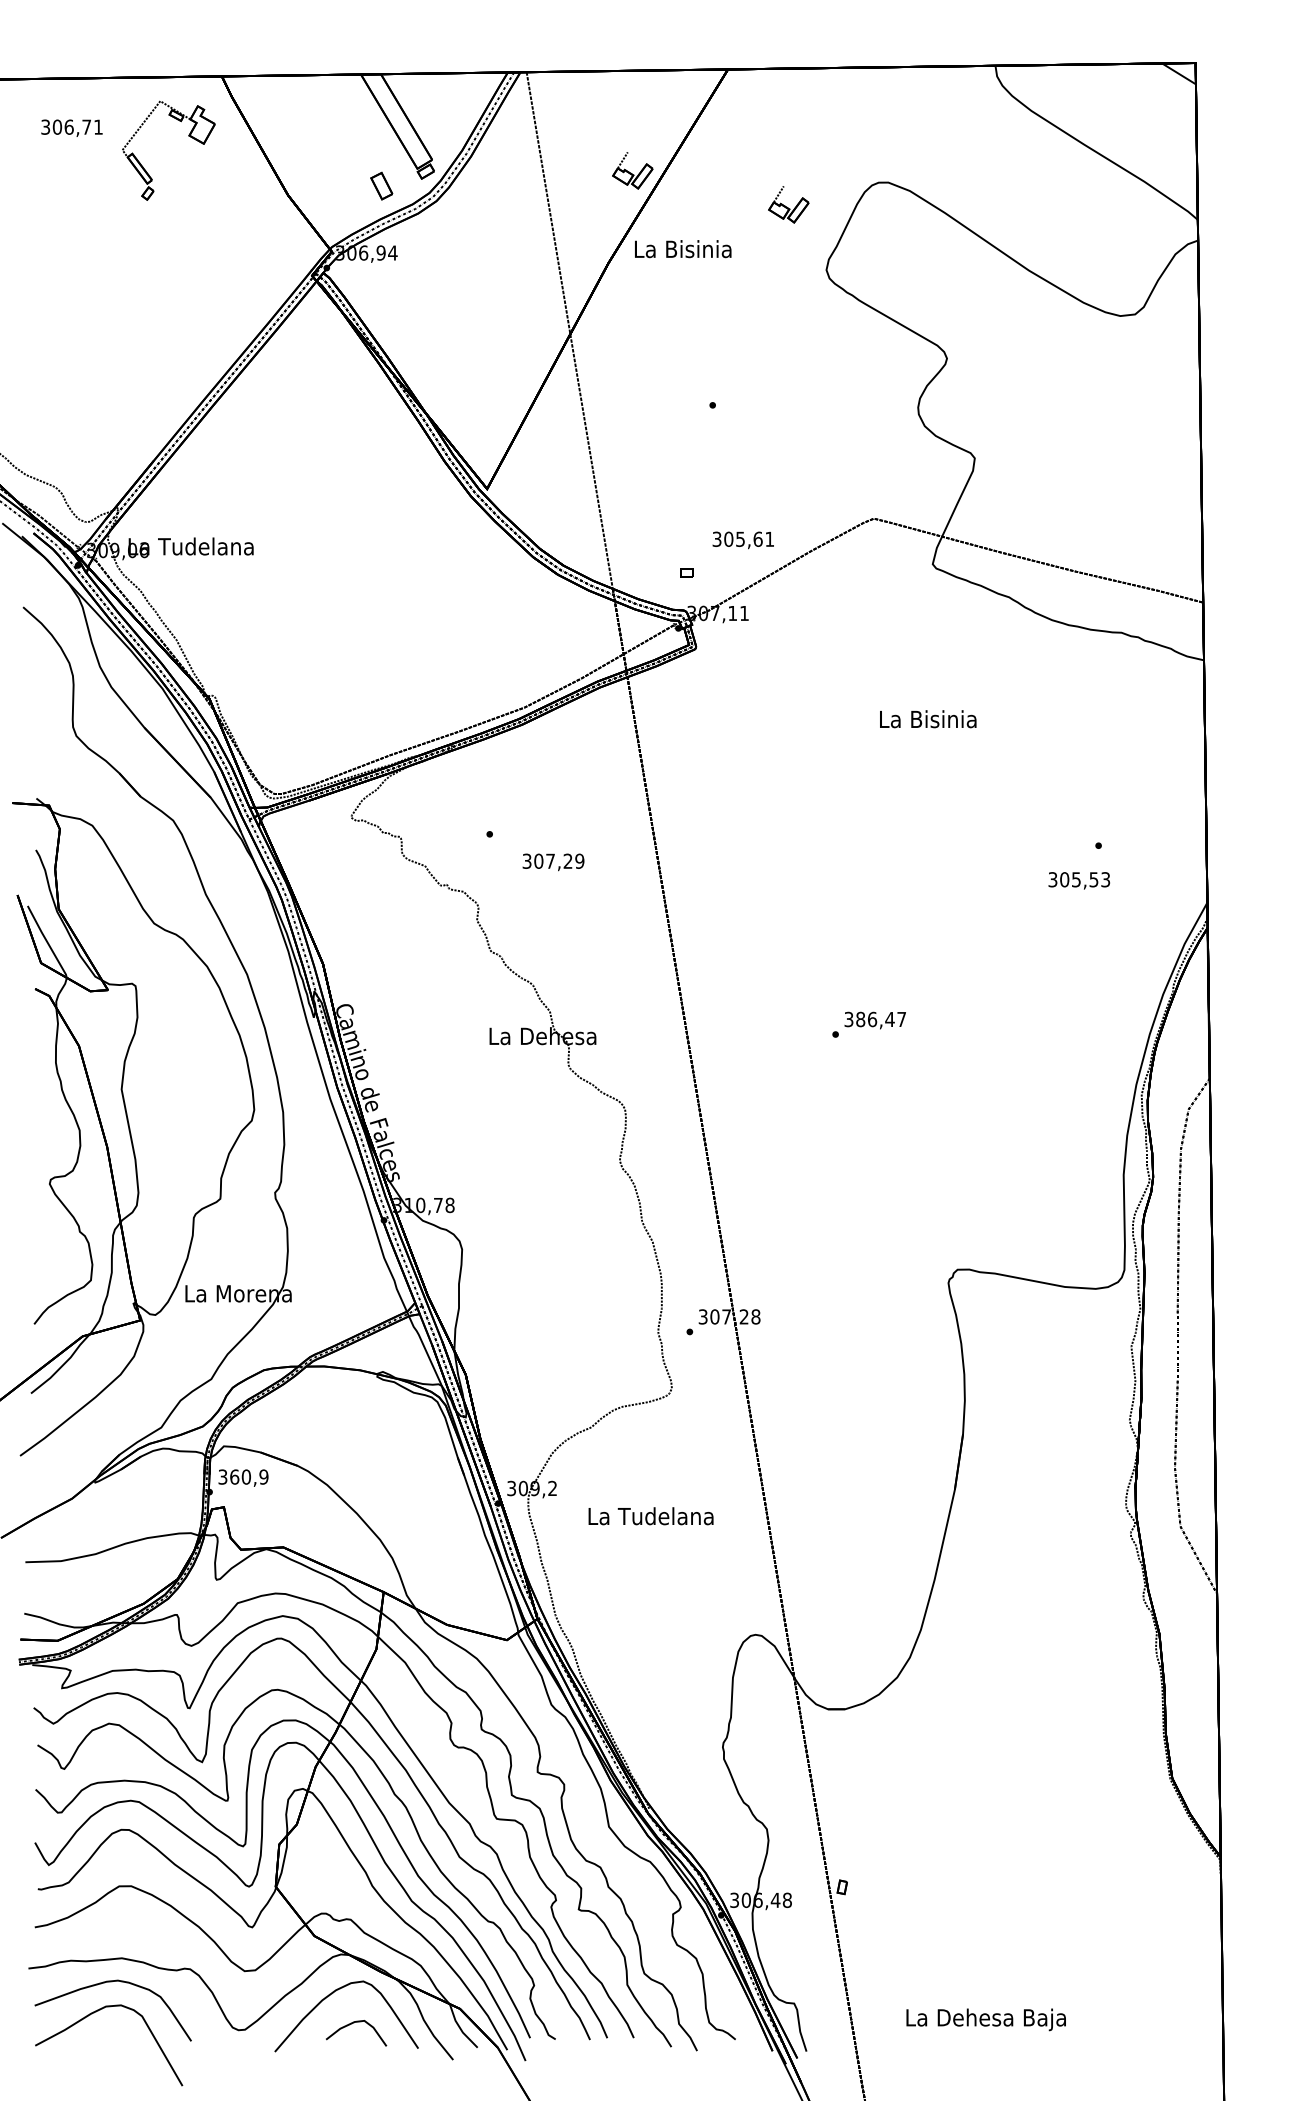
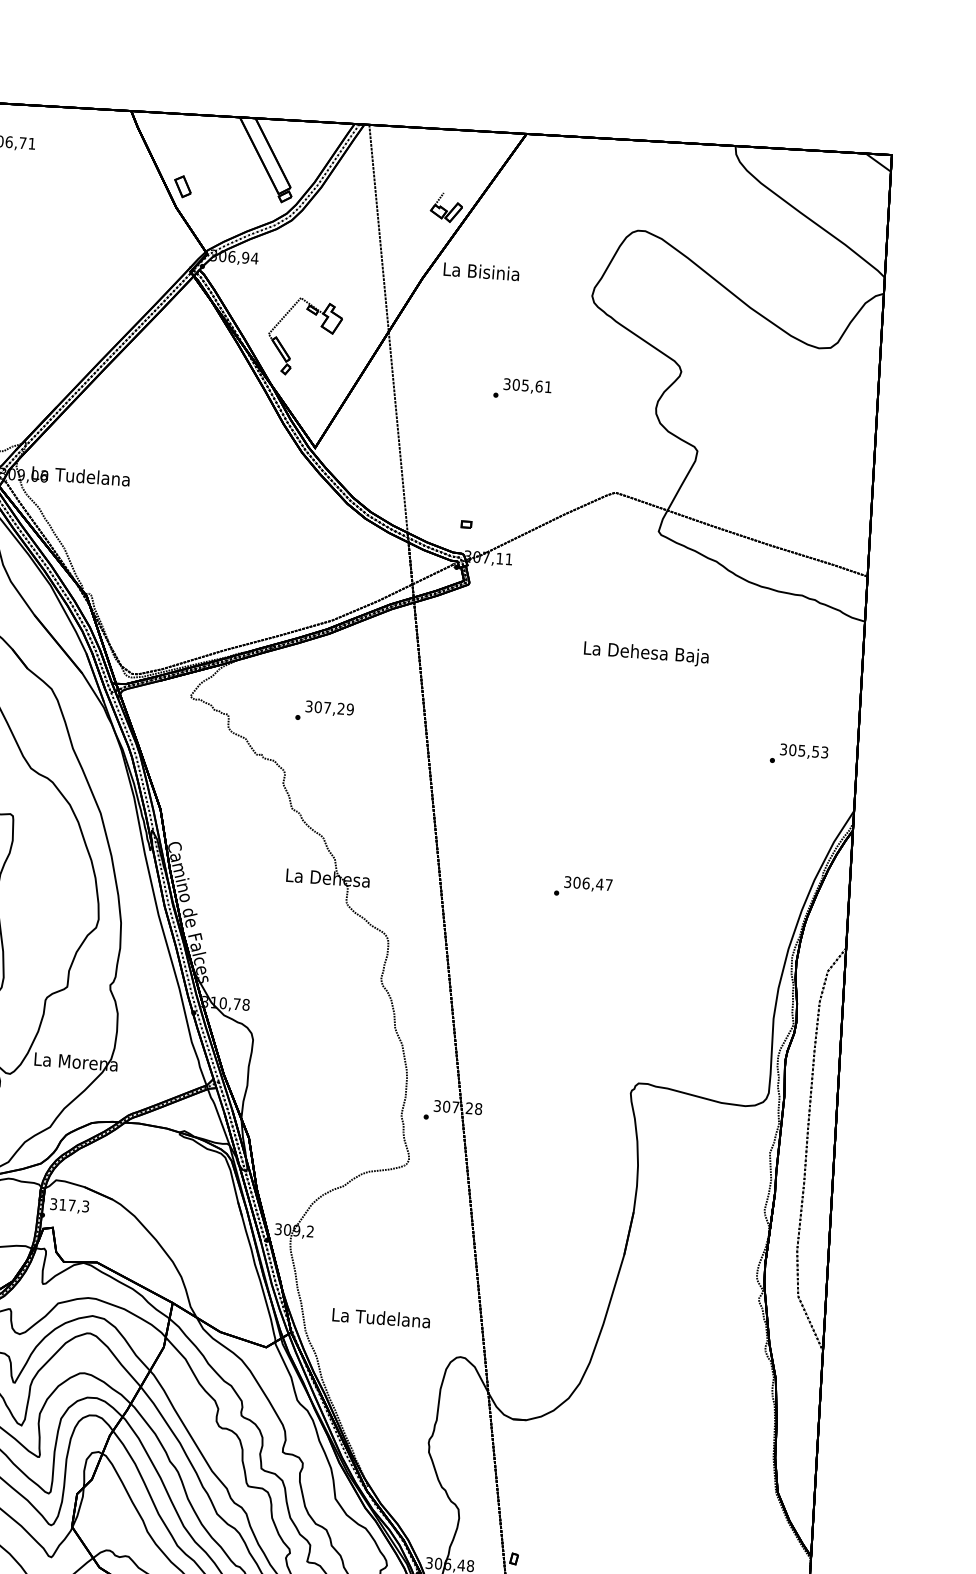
part: (188, 136) -> (320, 327), moved
part: (381, 185) -> (182, 186), moved
part: (788, 204) -> (566, 242), removed
text: (742, 540) -> (526, 386), moved
text: (927, 721) -> (645, 653), La Bisinia -> La Dehesa Baja
text: (553, 862) -> (329, 708), moved
text: (1078, 880) -> (803, 751), moved
text: (860, 1019) -> (576, 882), 386,47 -> 306,47
text: (249, 1476) -> (74, 1205), 360,9 -> 317,3
text: (650, 1516) -> (380, 1318), moved

